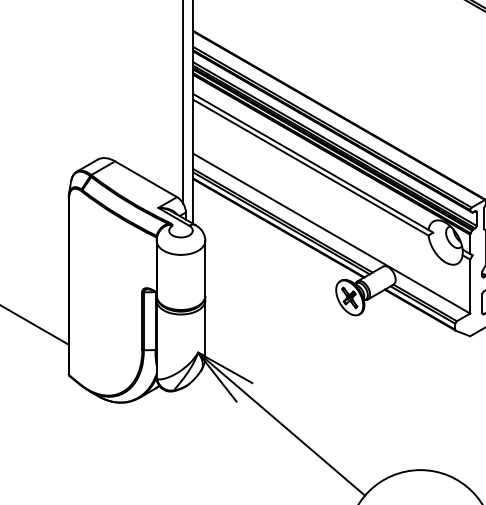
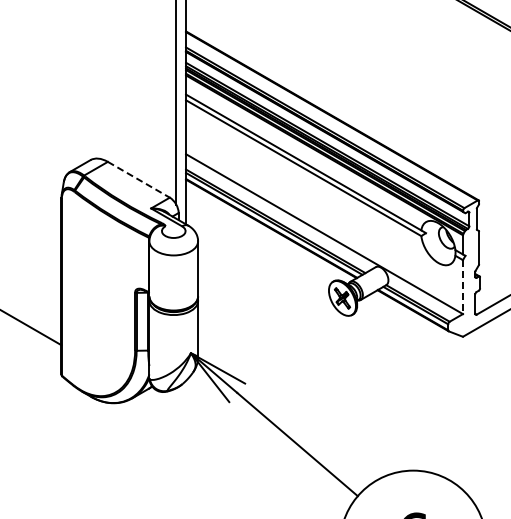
line: (145, 178) -> (138, 179), solid -> dashed
line: (469, 286) -> (462, 287), solid -> dashed

